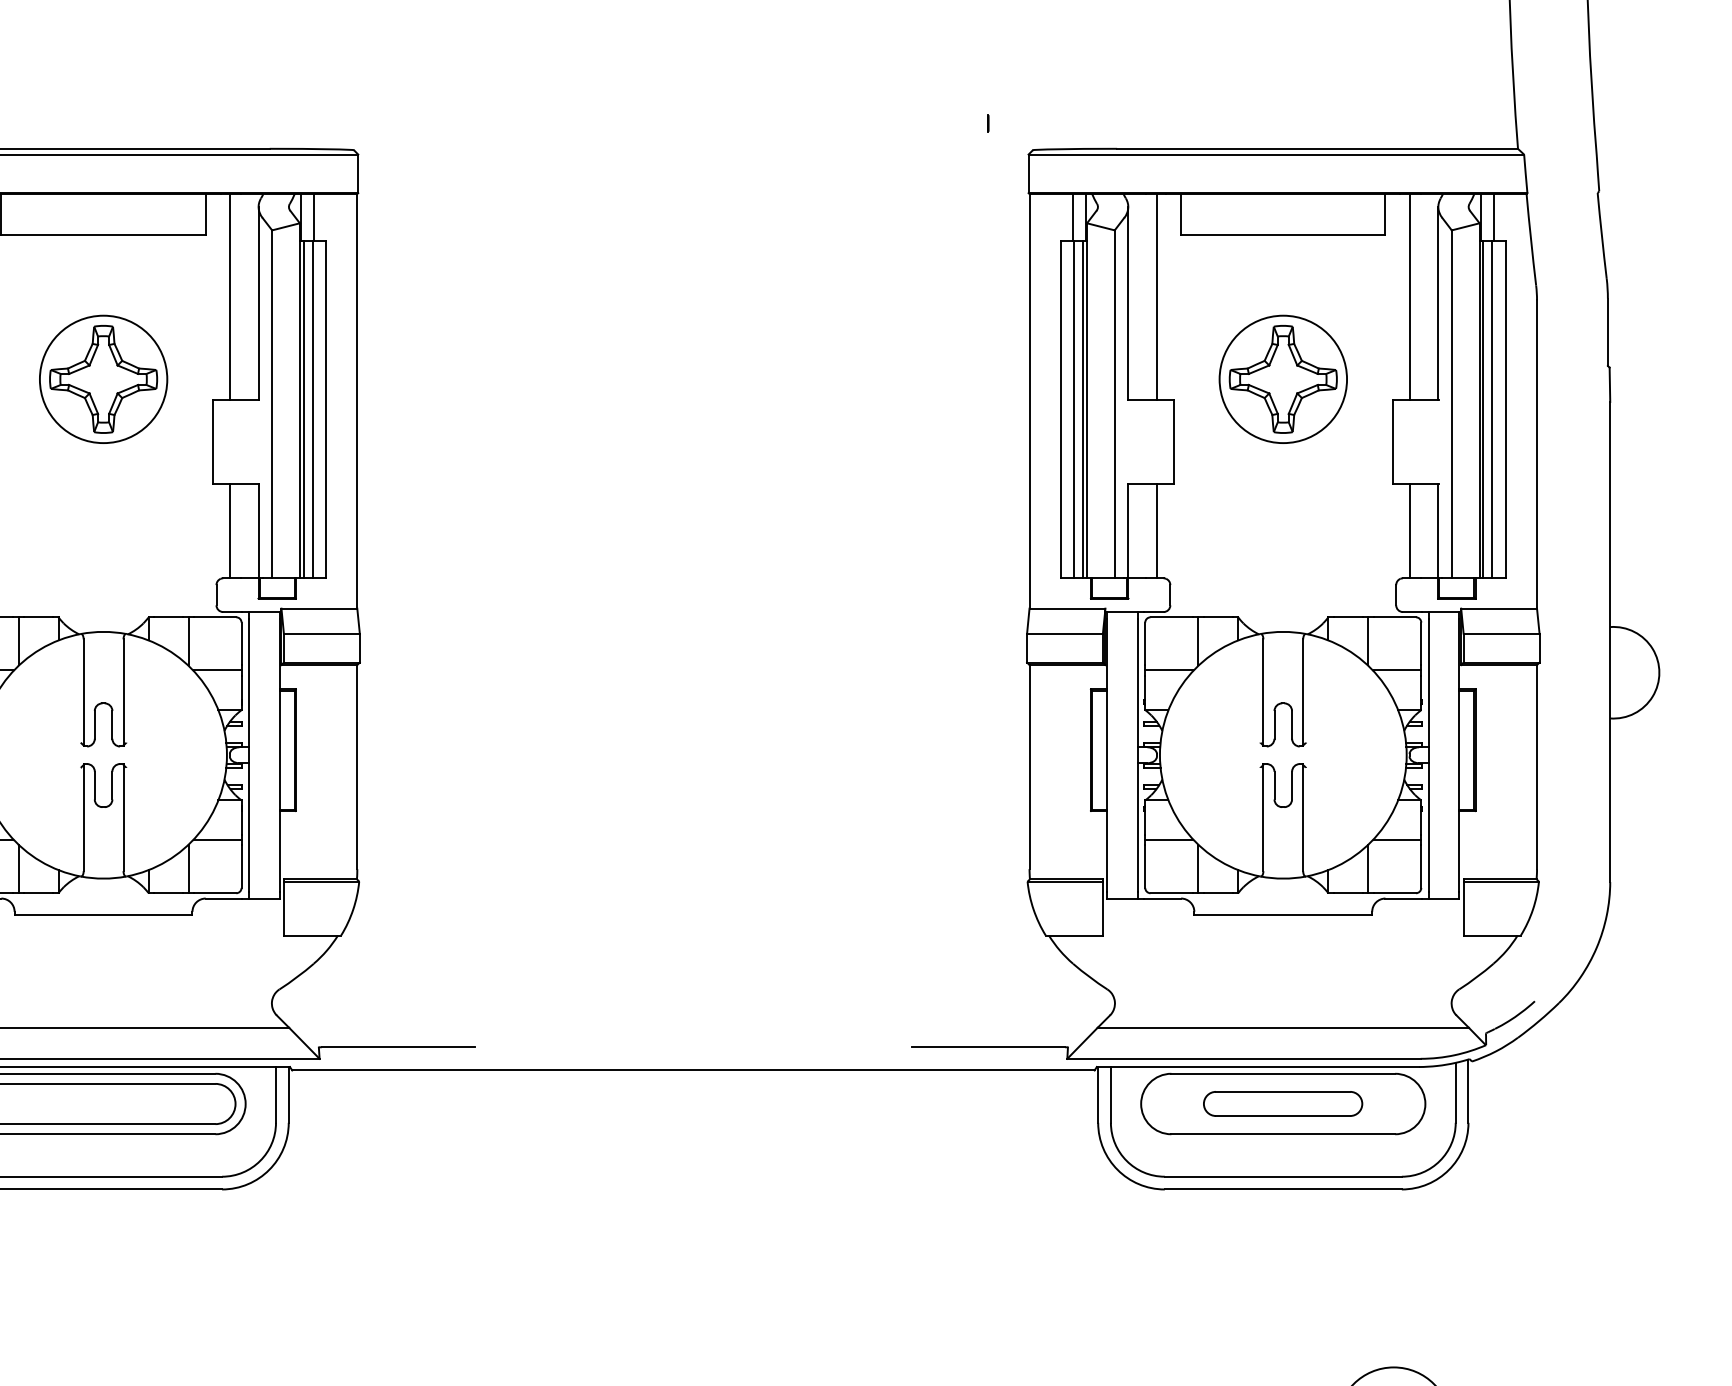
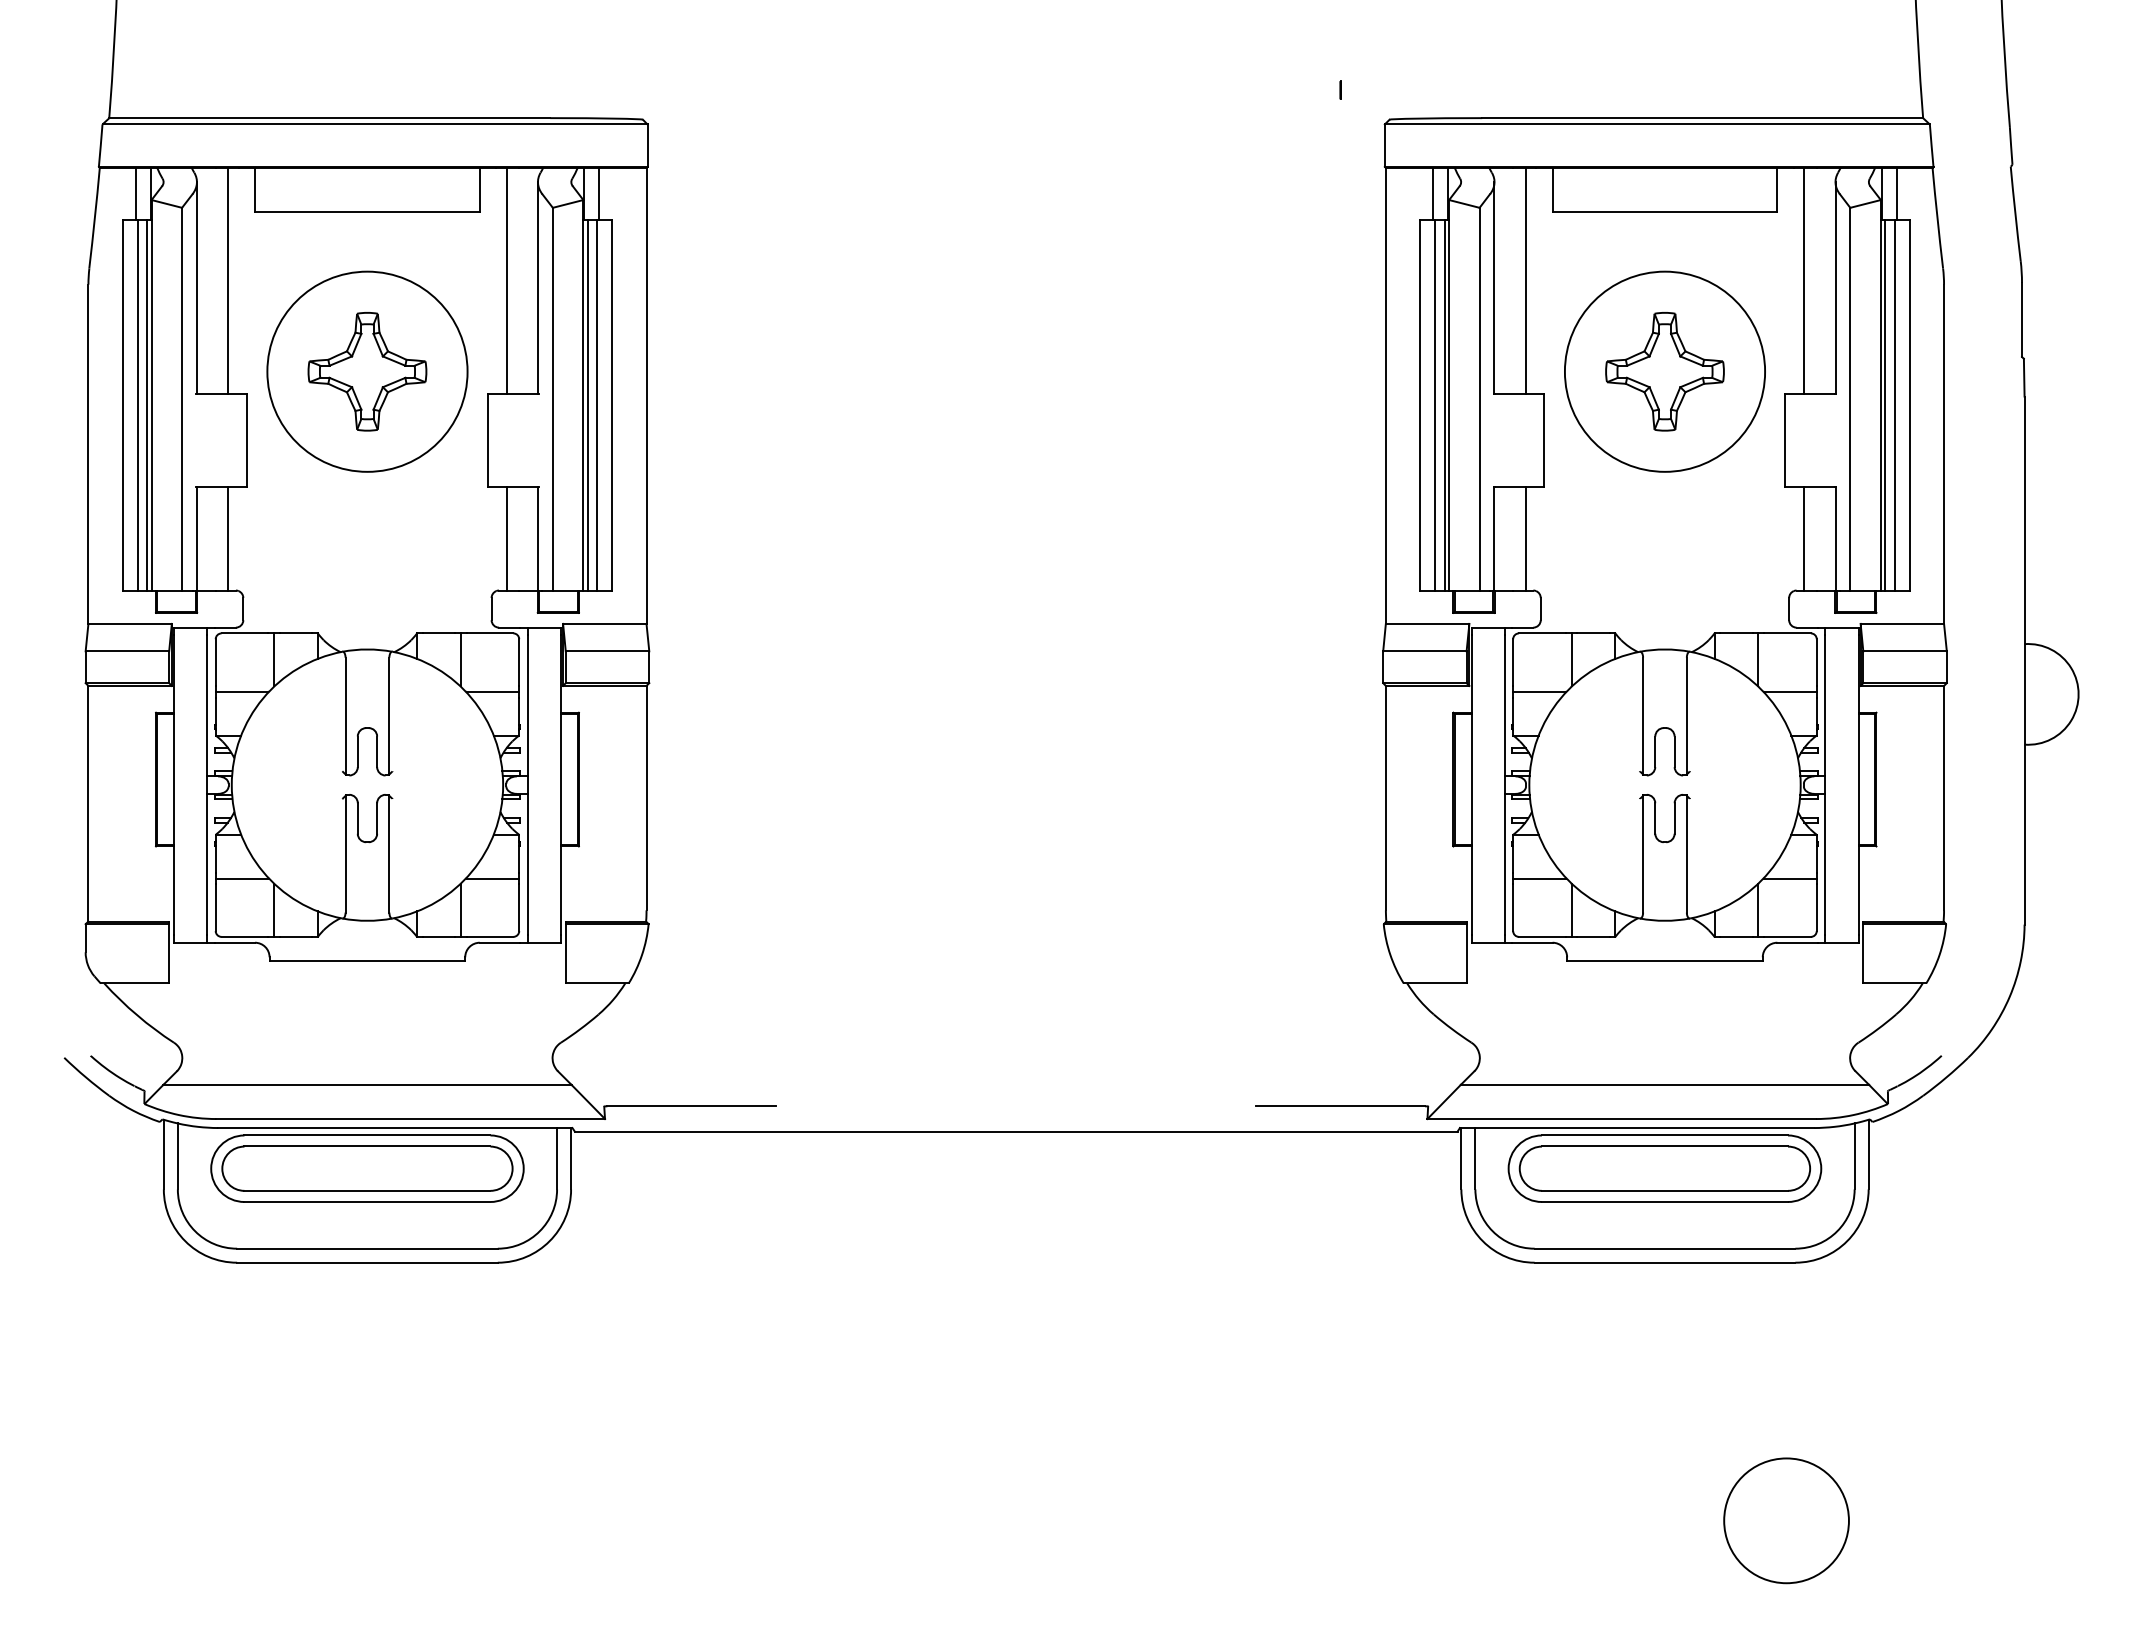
circle: (103, 379) -> (367, 371), size x1.43
circle: (1282, 379) -> (1664, 371), size x1.43
part: (1282, 1103) -> (1664, 1168), size x1.67

